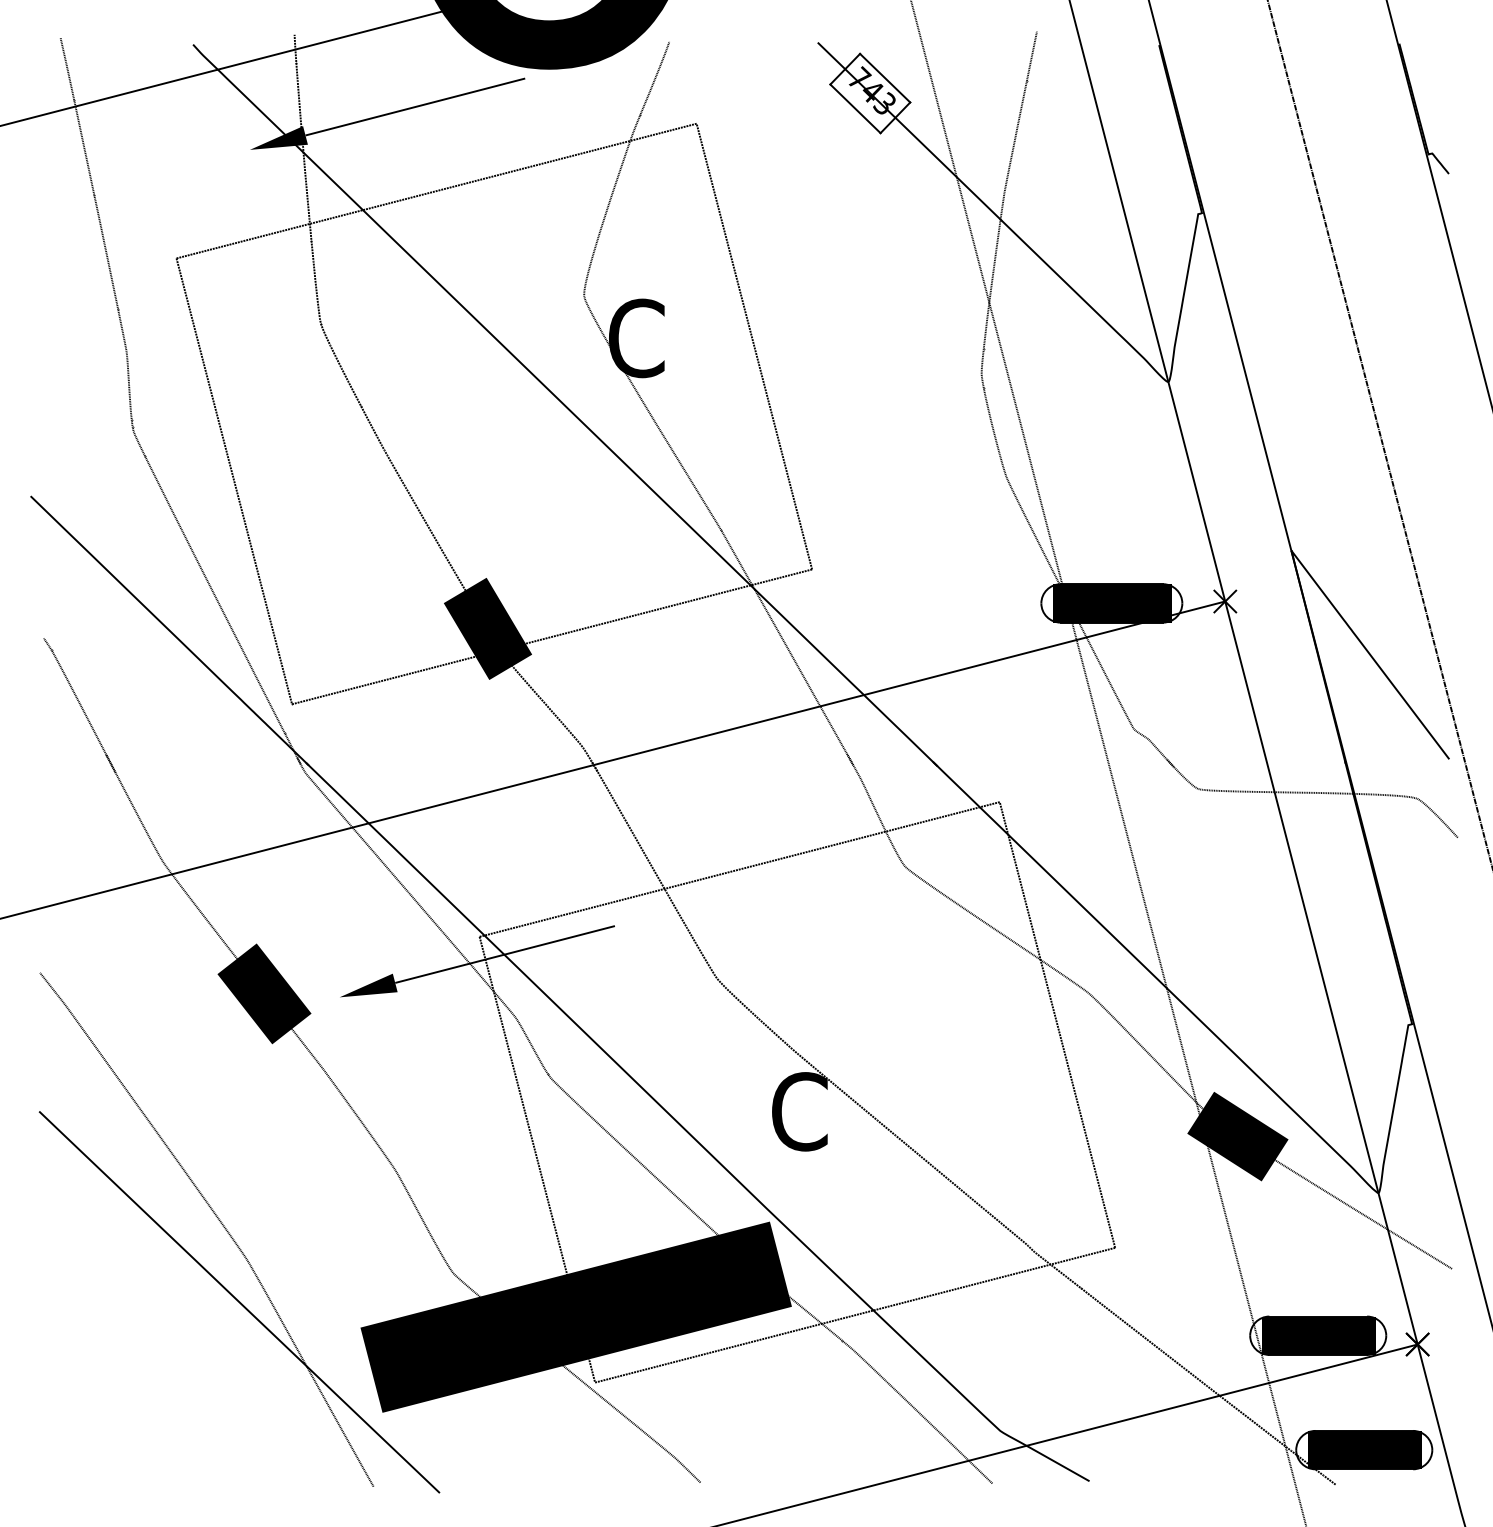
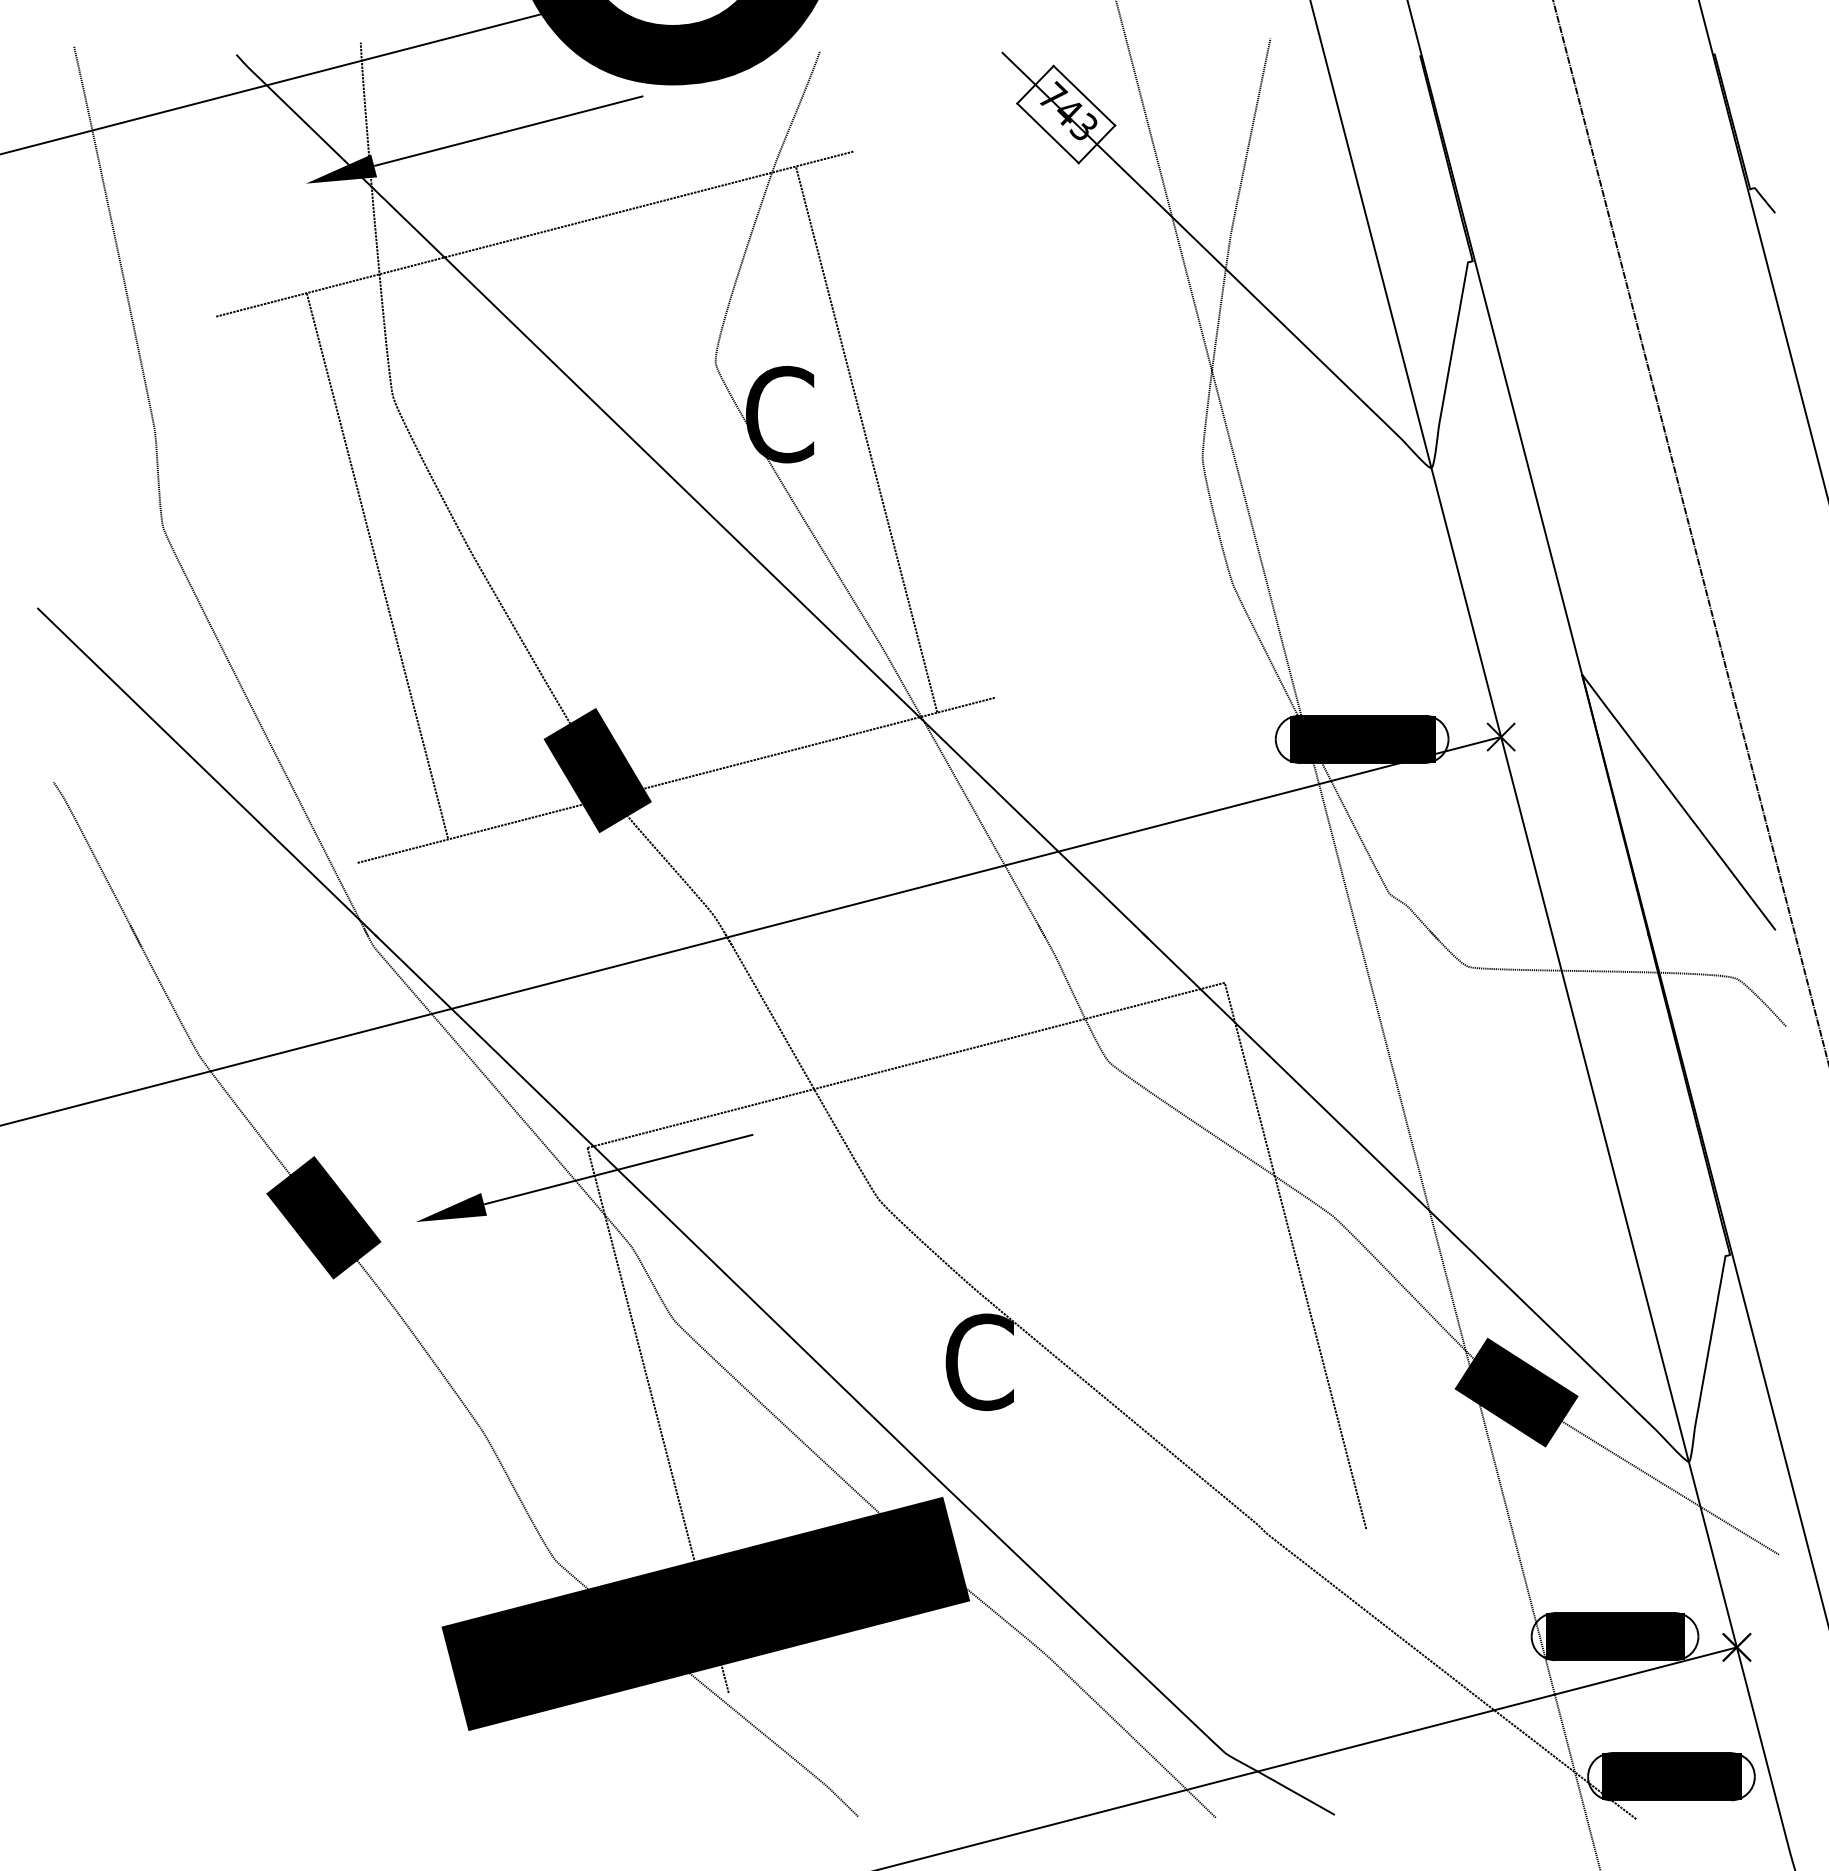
line: (754, 346) -> (866, 439), moved
line: (234, 481) -> (377, 566), moved
part: (232, 1236) -> (284, 1515), removed
line: (855, 1314) -> (1048, 1610), removed

